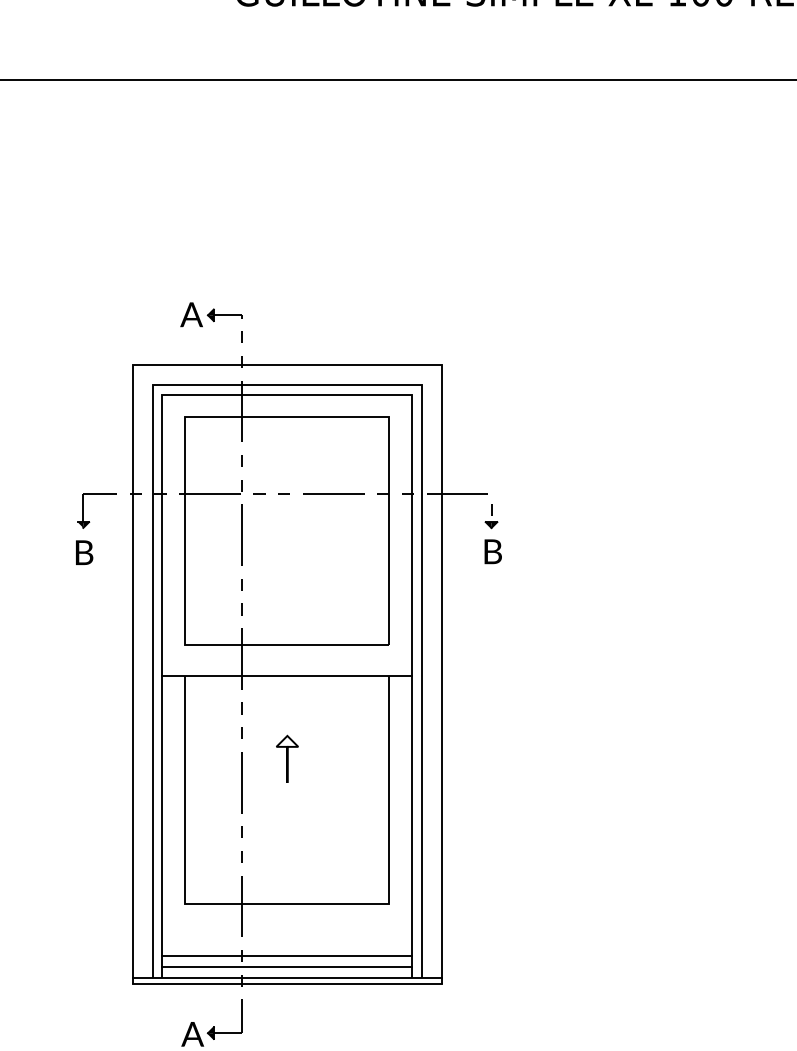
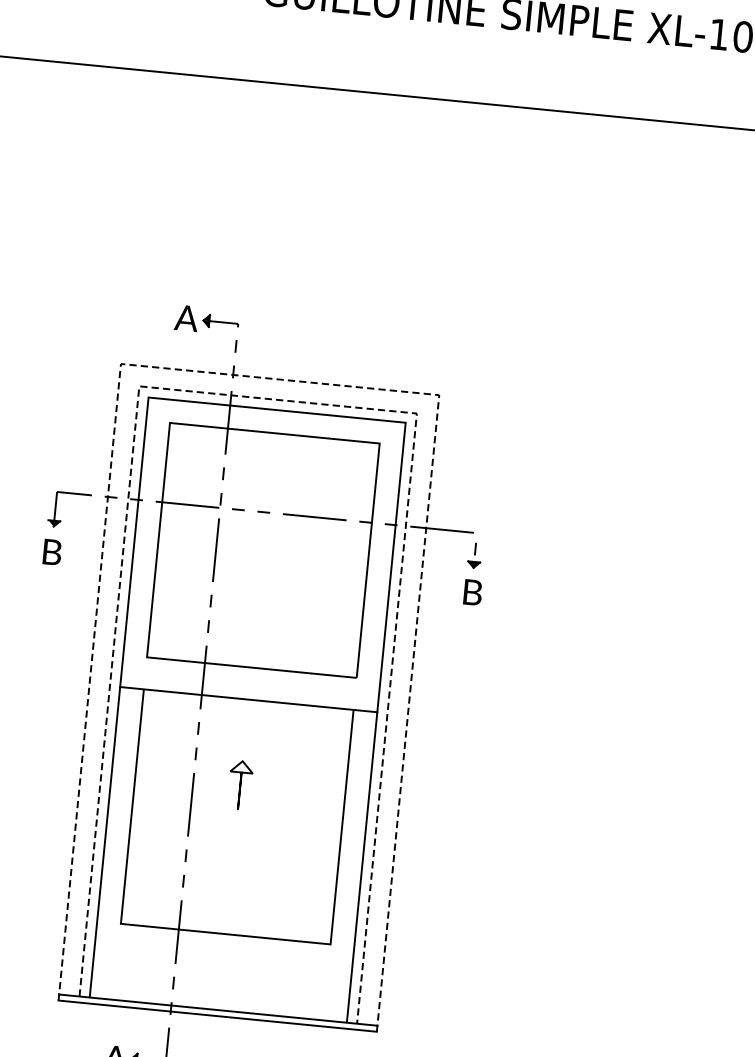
line: (287, 364) -> (280, 379), solid -> dashed
line: (287, 384) -> (278, 399), solid -> dashed
line: (287, 956) -> (220, 988), removed
line: (287, 967) -> (219, 999), removed

